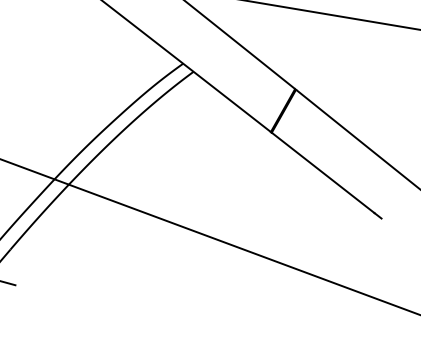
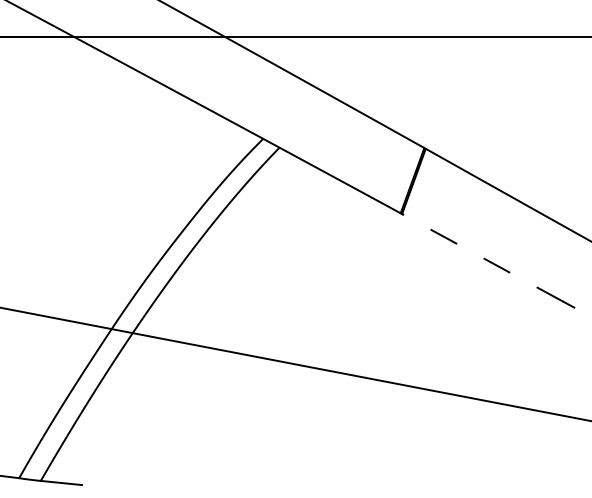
line: (323, 172) -> (482, 257), solid -> dashed

